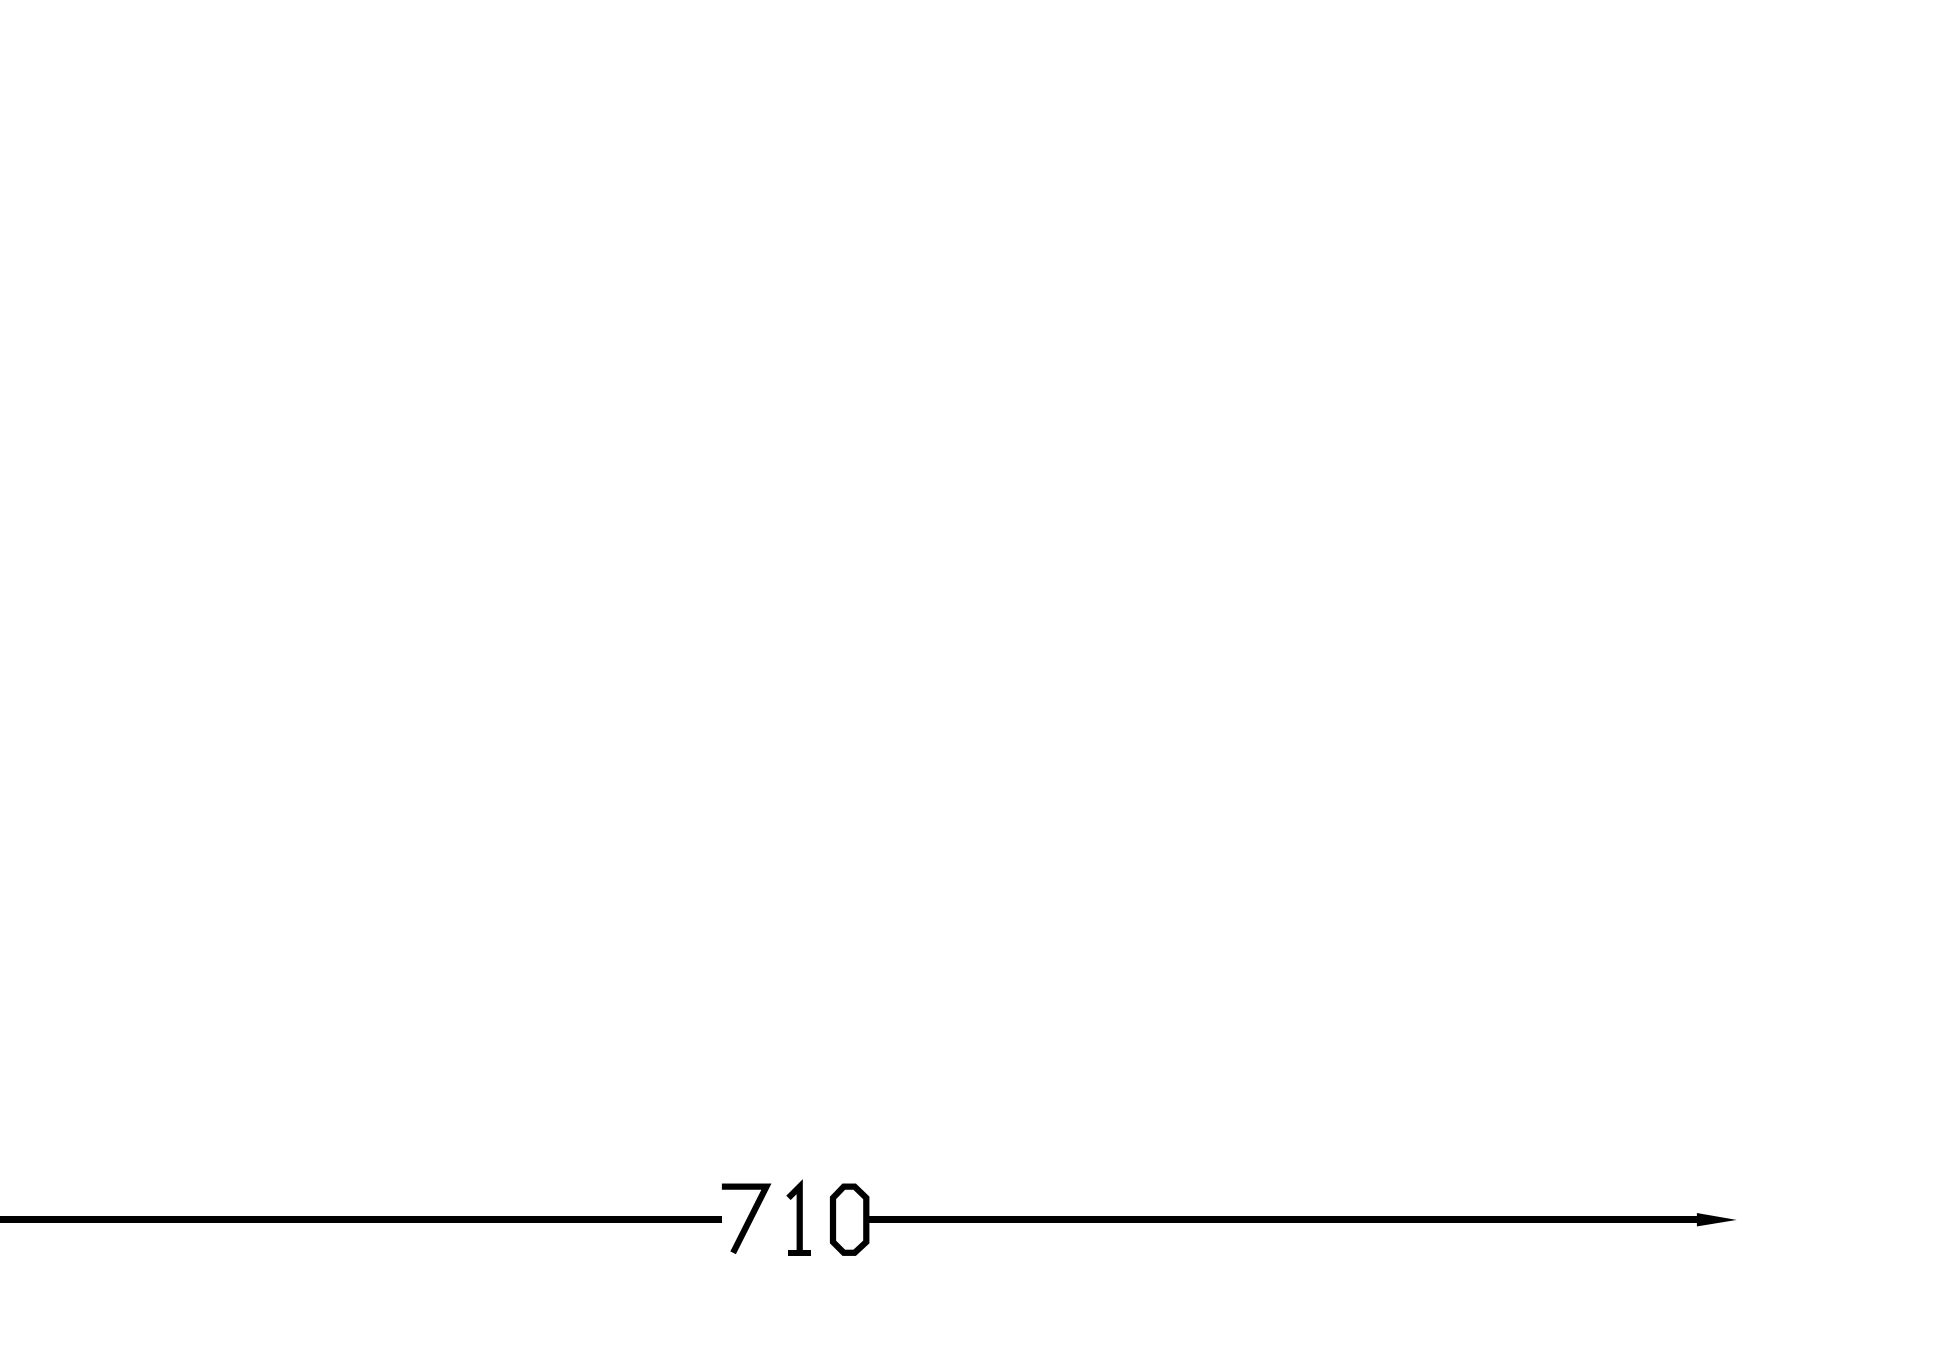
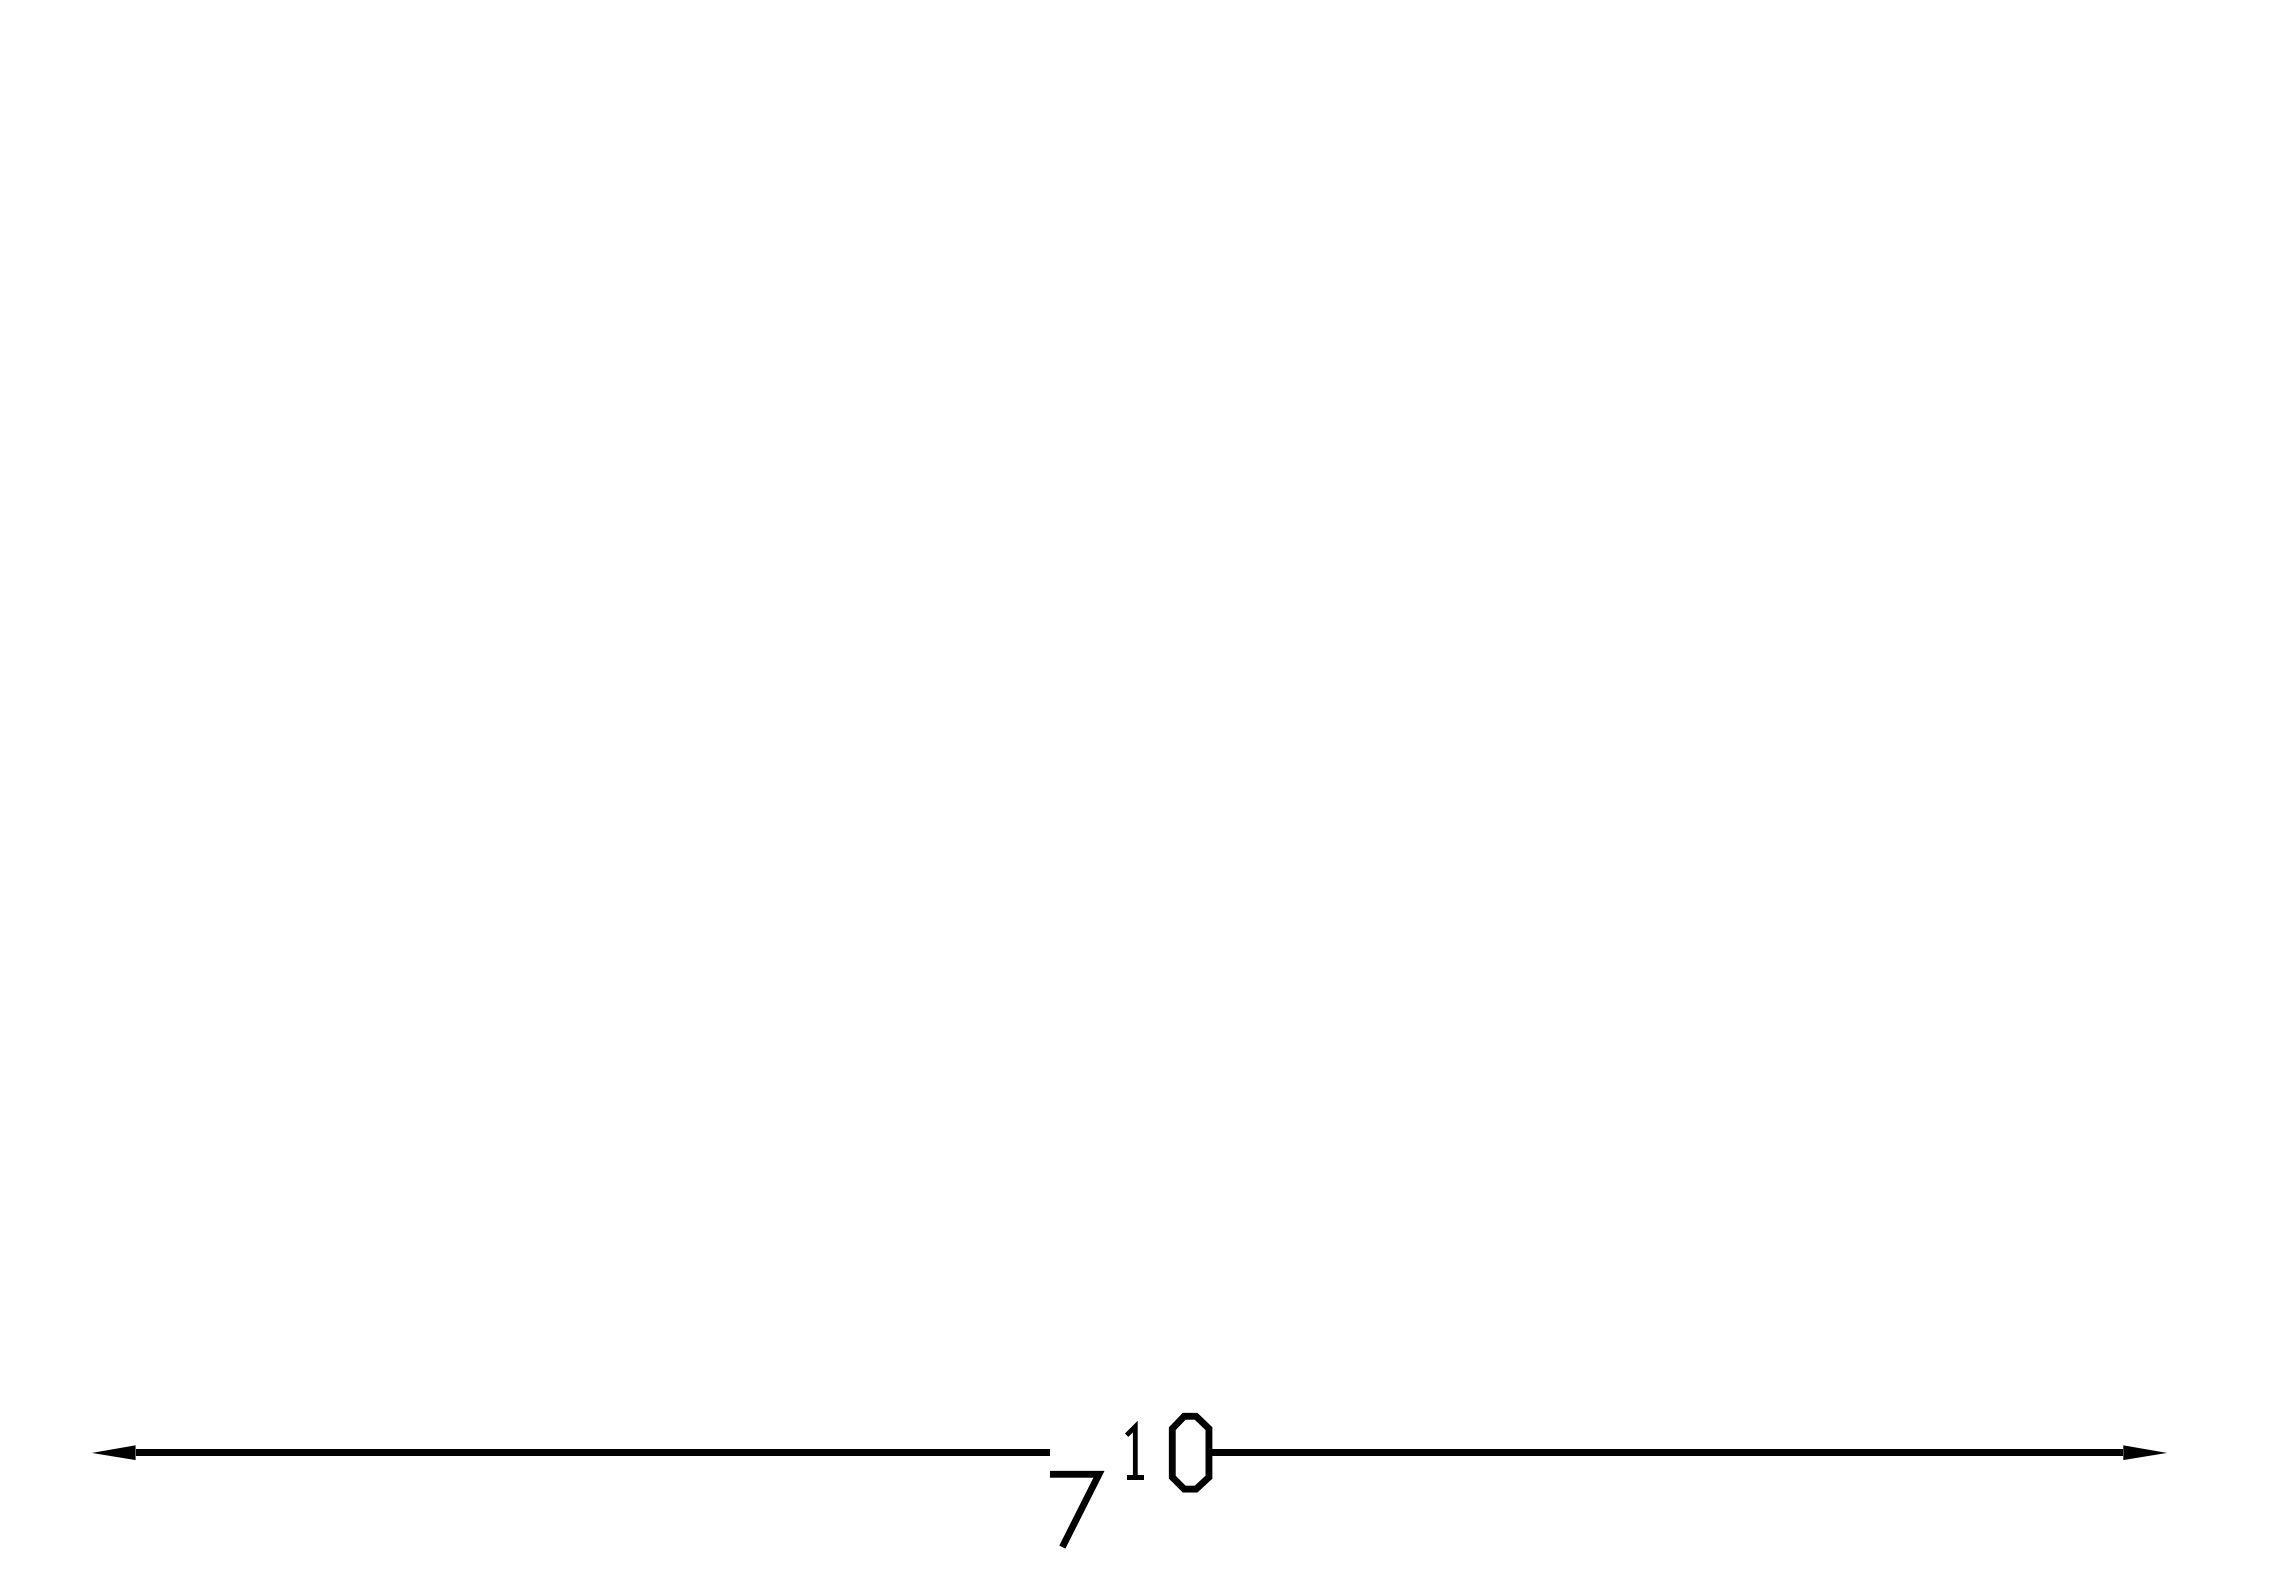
part: (798, 1217) -> (1134, 1450), size x0.7
line: (746, 1218) -> (1077, 1509), moved

